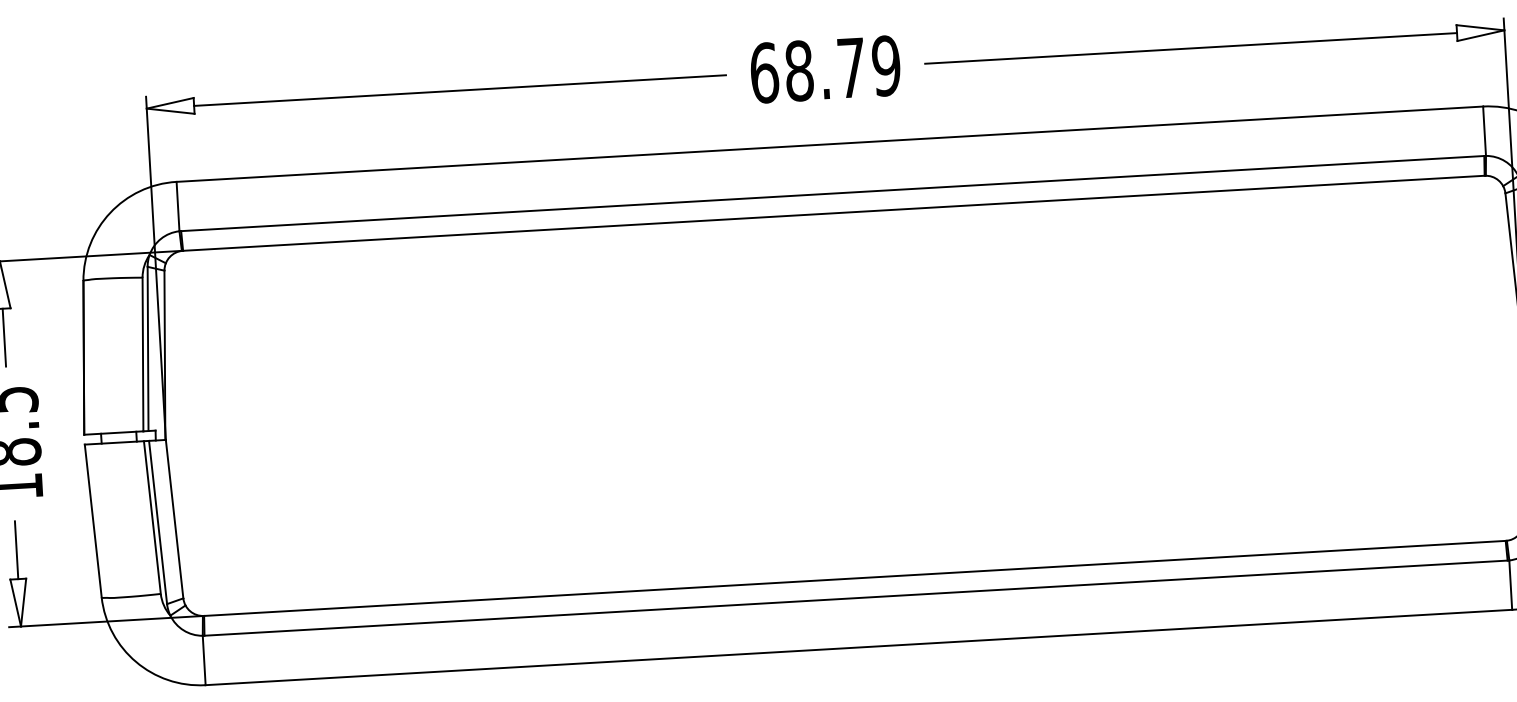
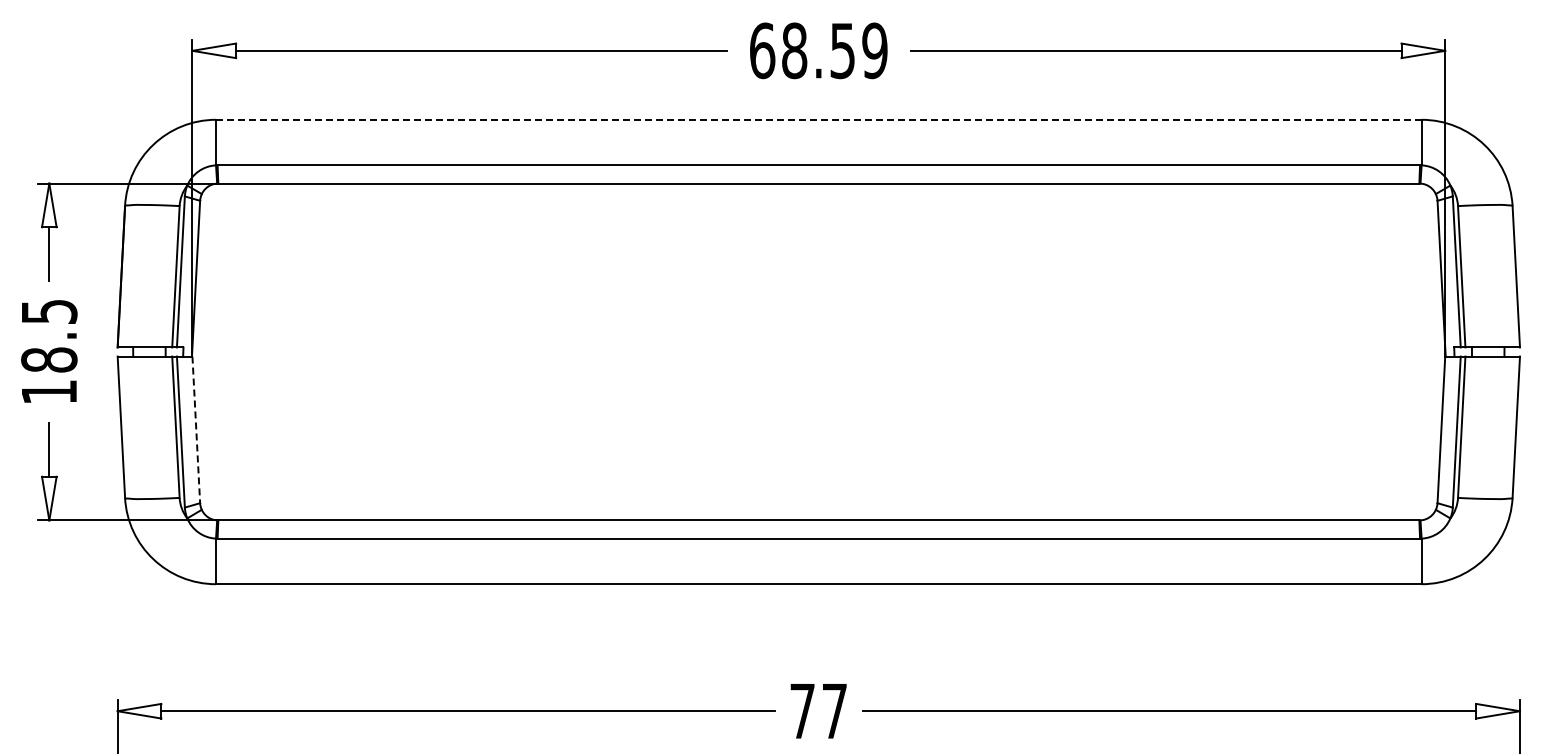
text: (851, 68) -> (842, 51), 68.79 -> 68.59
line: (829, 143) -> (818, 119), solid -> dashed
line: (174, 519) -> (196, 430), solid -> dashed

